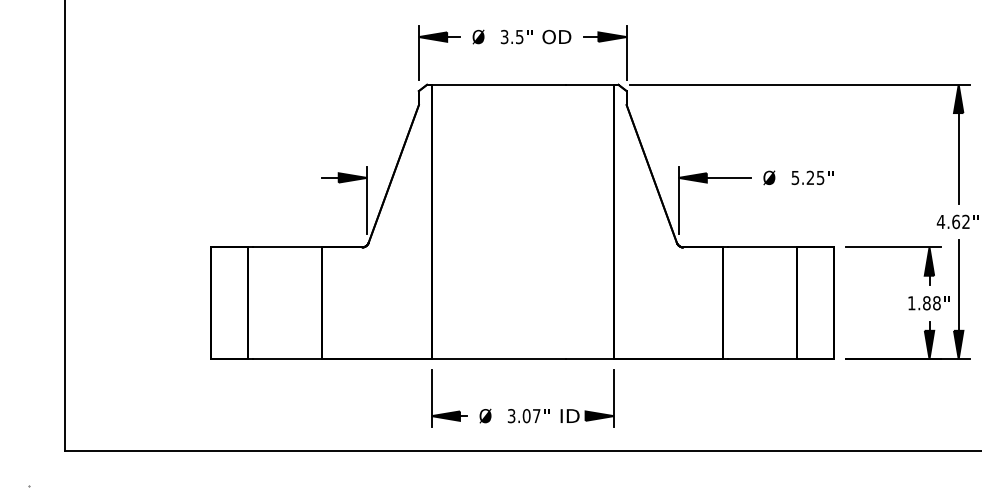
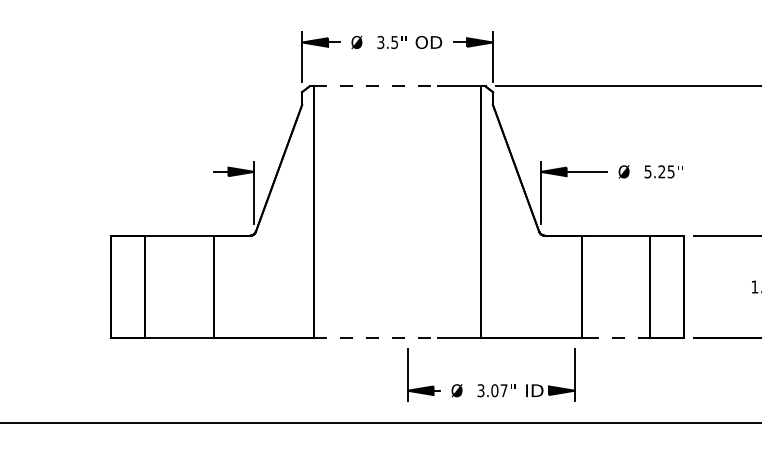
line: (499, 84) -> (376, 86), solid -> dashed
line: (499, 359) -> (376, 338), solid -> dashed
line: (762, 359) -> (617, 338), solid -> dashed
part: (524, 409) -> (492, 384), moved

